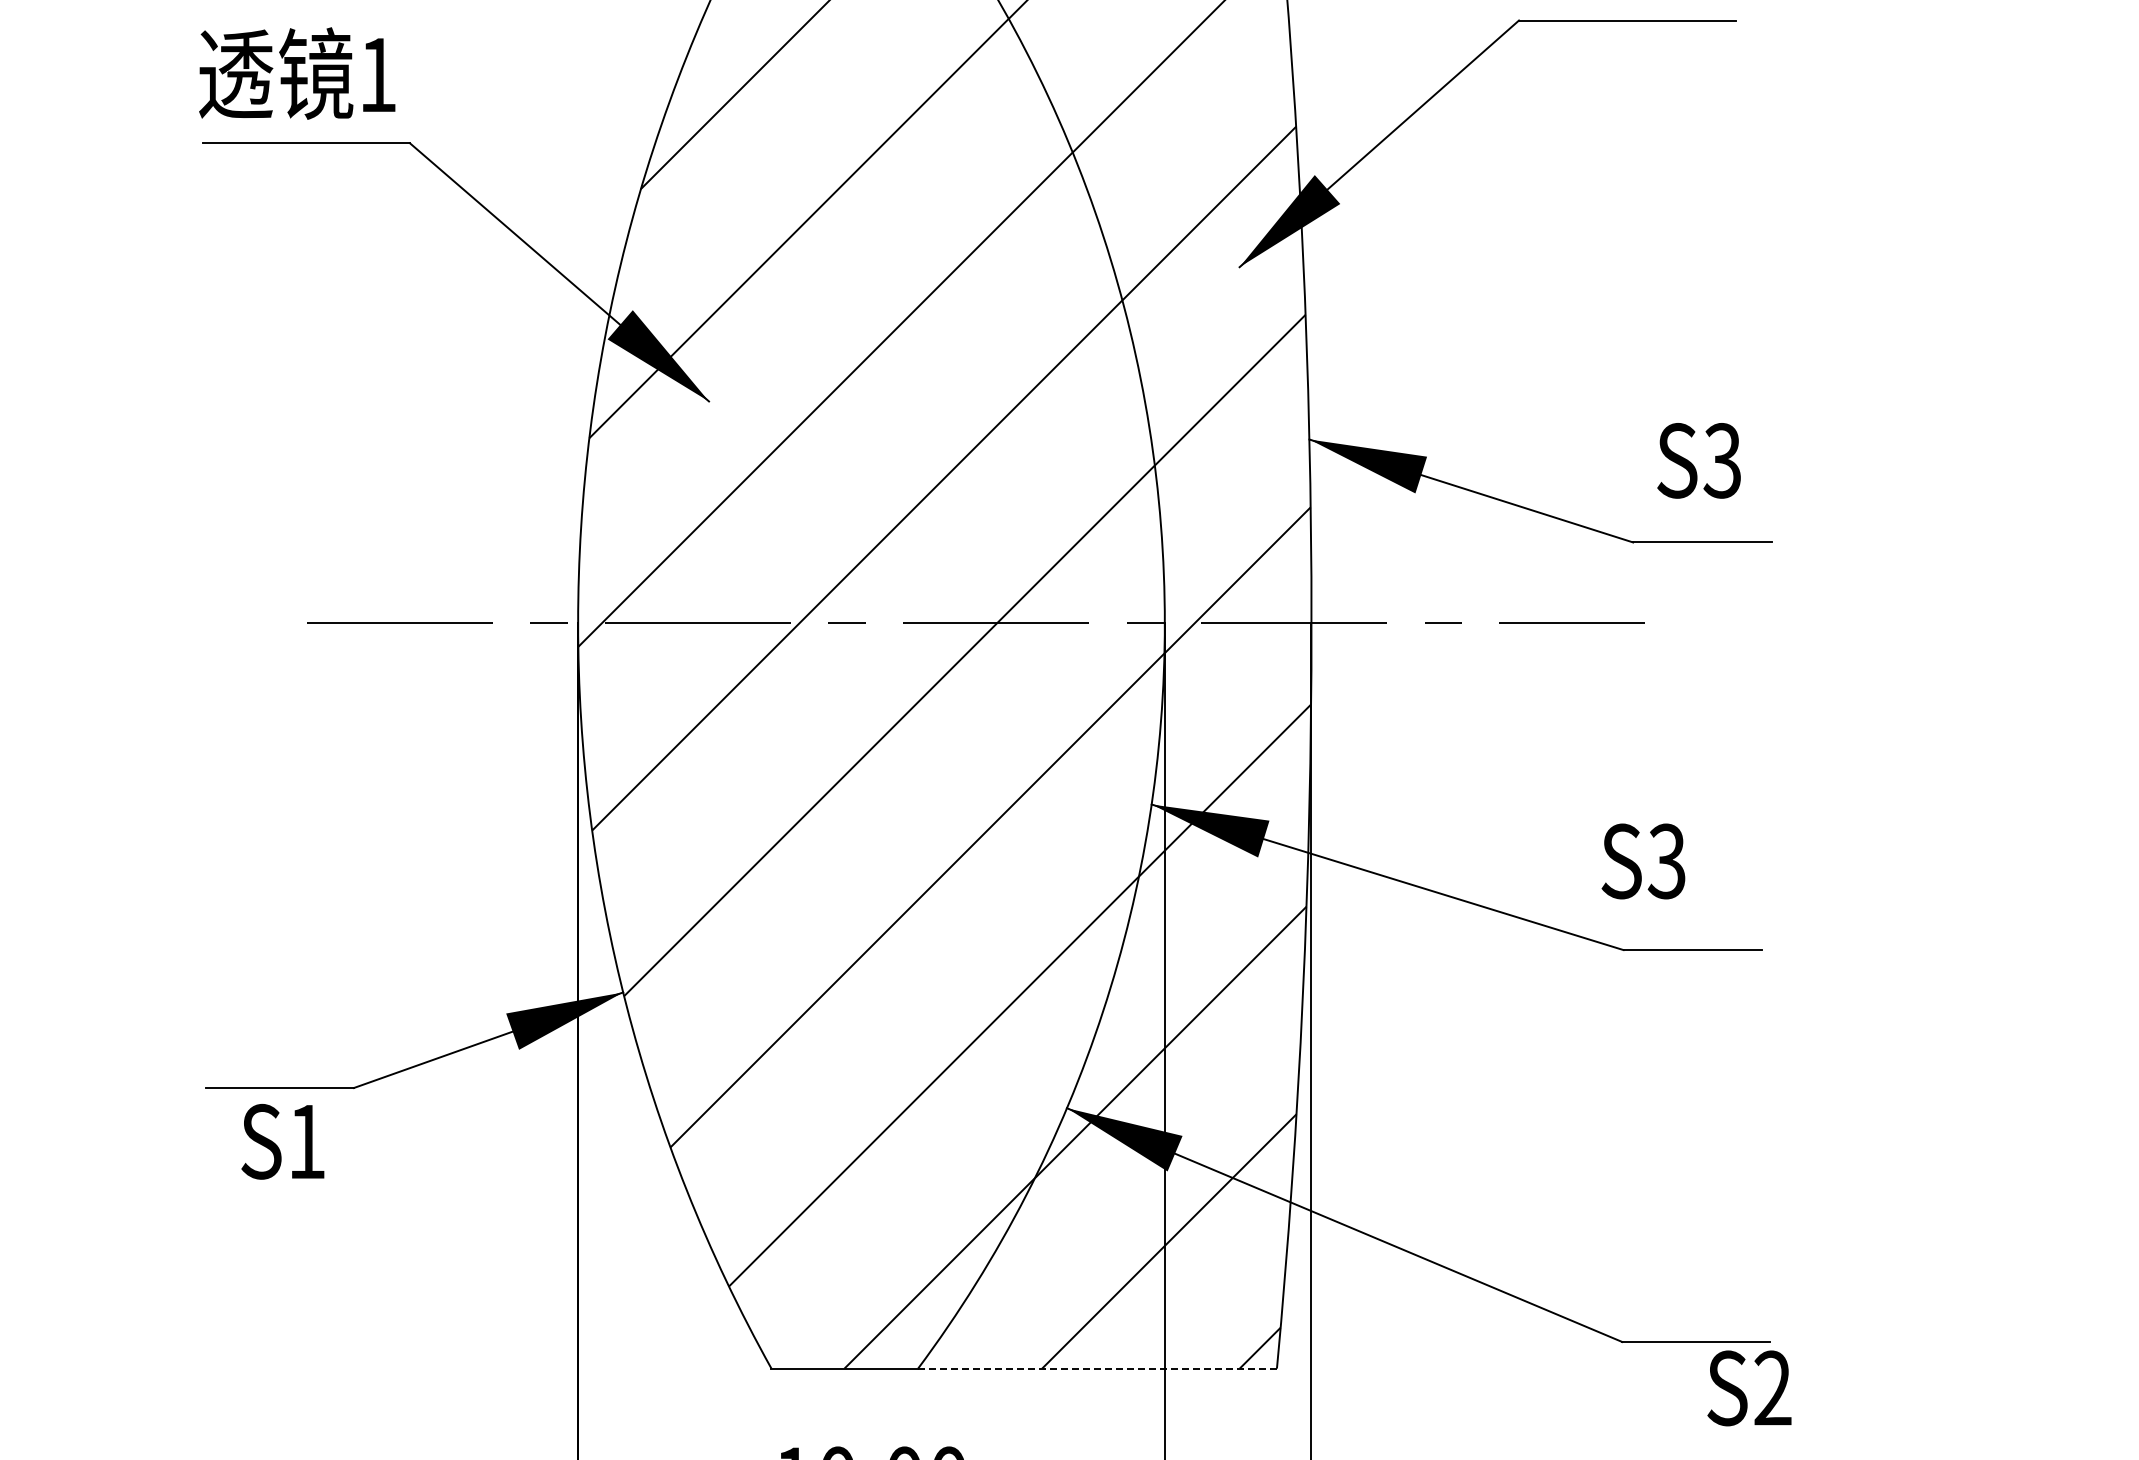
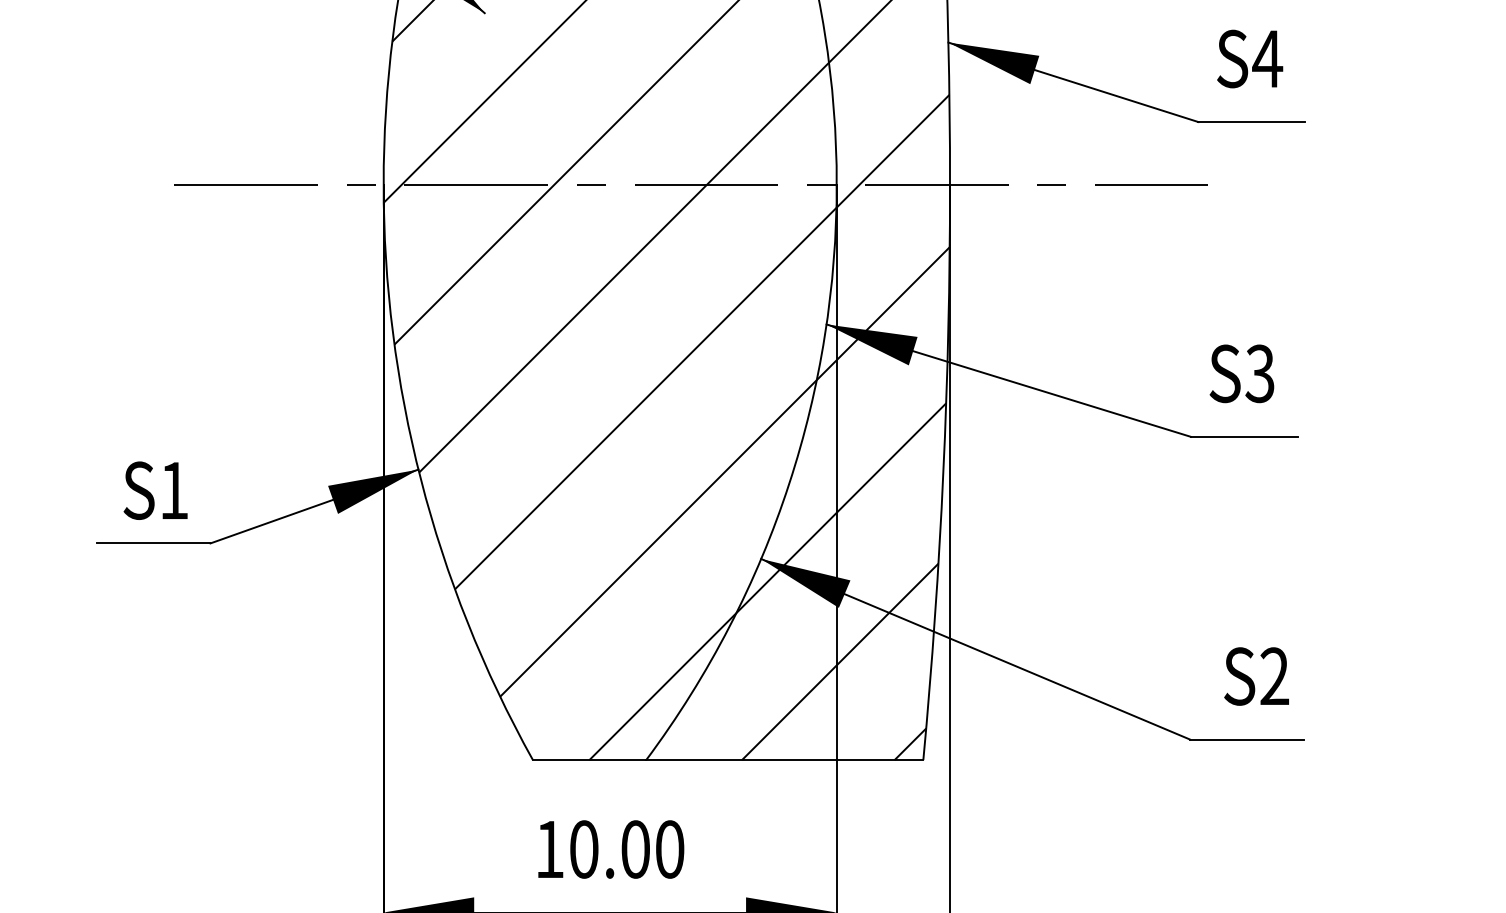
text: (1722, 460) -> (1267, 58), S3 -> S4
text: (1643, 861) -> (1241, 373), moved
text: (282, 1141) -> (155, 490), moved
line: (1098, 1368) -> (785, 760), dashed -> solid
text: (1749, 1388) -> (1256, 676), moved

